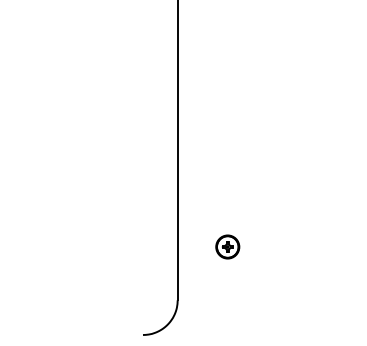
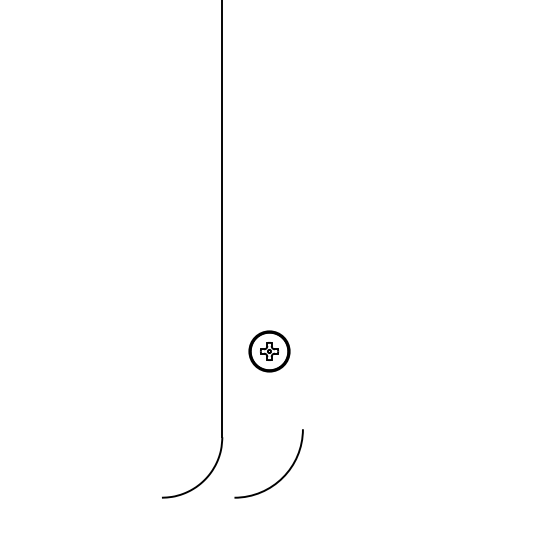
part: (227, 246) -> (269, 350), moved
arc: (211, 322) -> (281, 475), added

